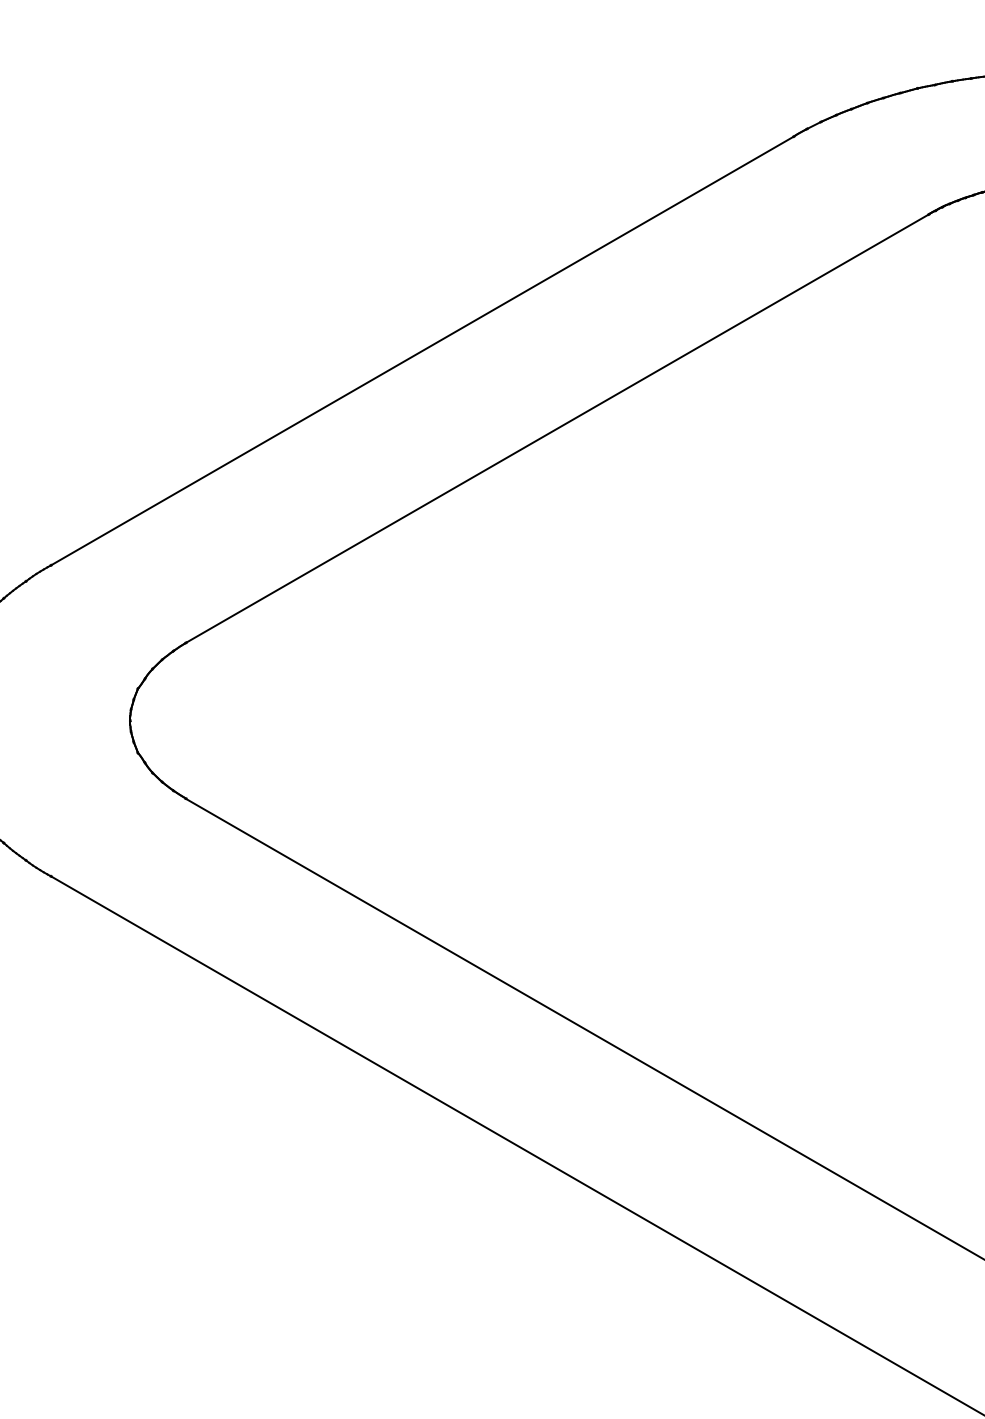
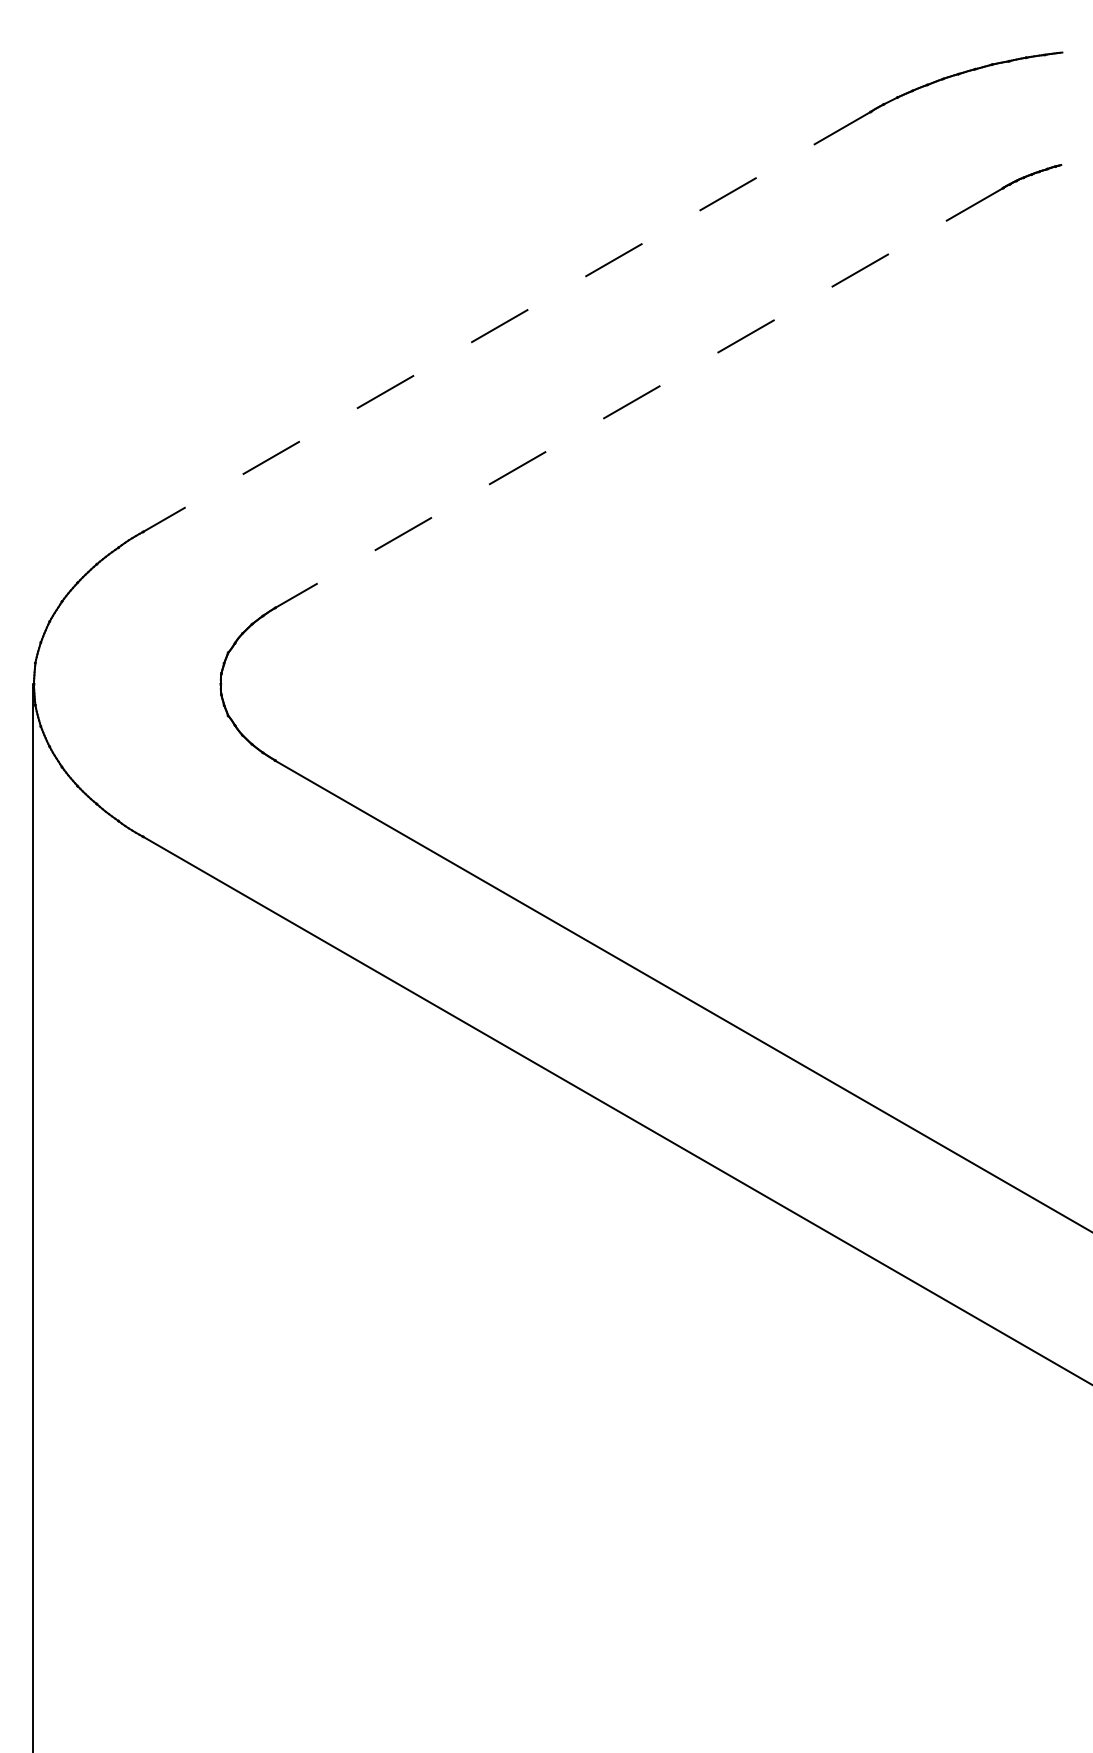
line: (421, 351) -> (506, 322), solid -> dashed
line: (556, 429) -> (638, 398), solid -> dashed

